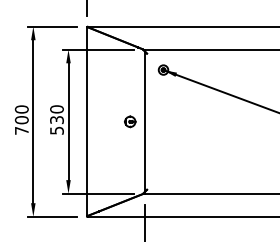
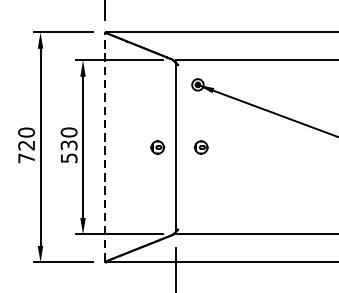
text: (21, 120) -> (26, 145), 700 -> 720
line: (86, 121) -> (104, 147), solid -> dashed
part: (166, 121) -> (201, 147), added

